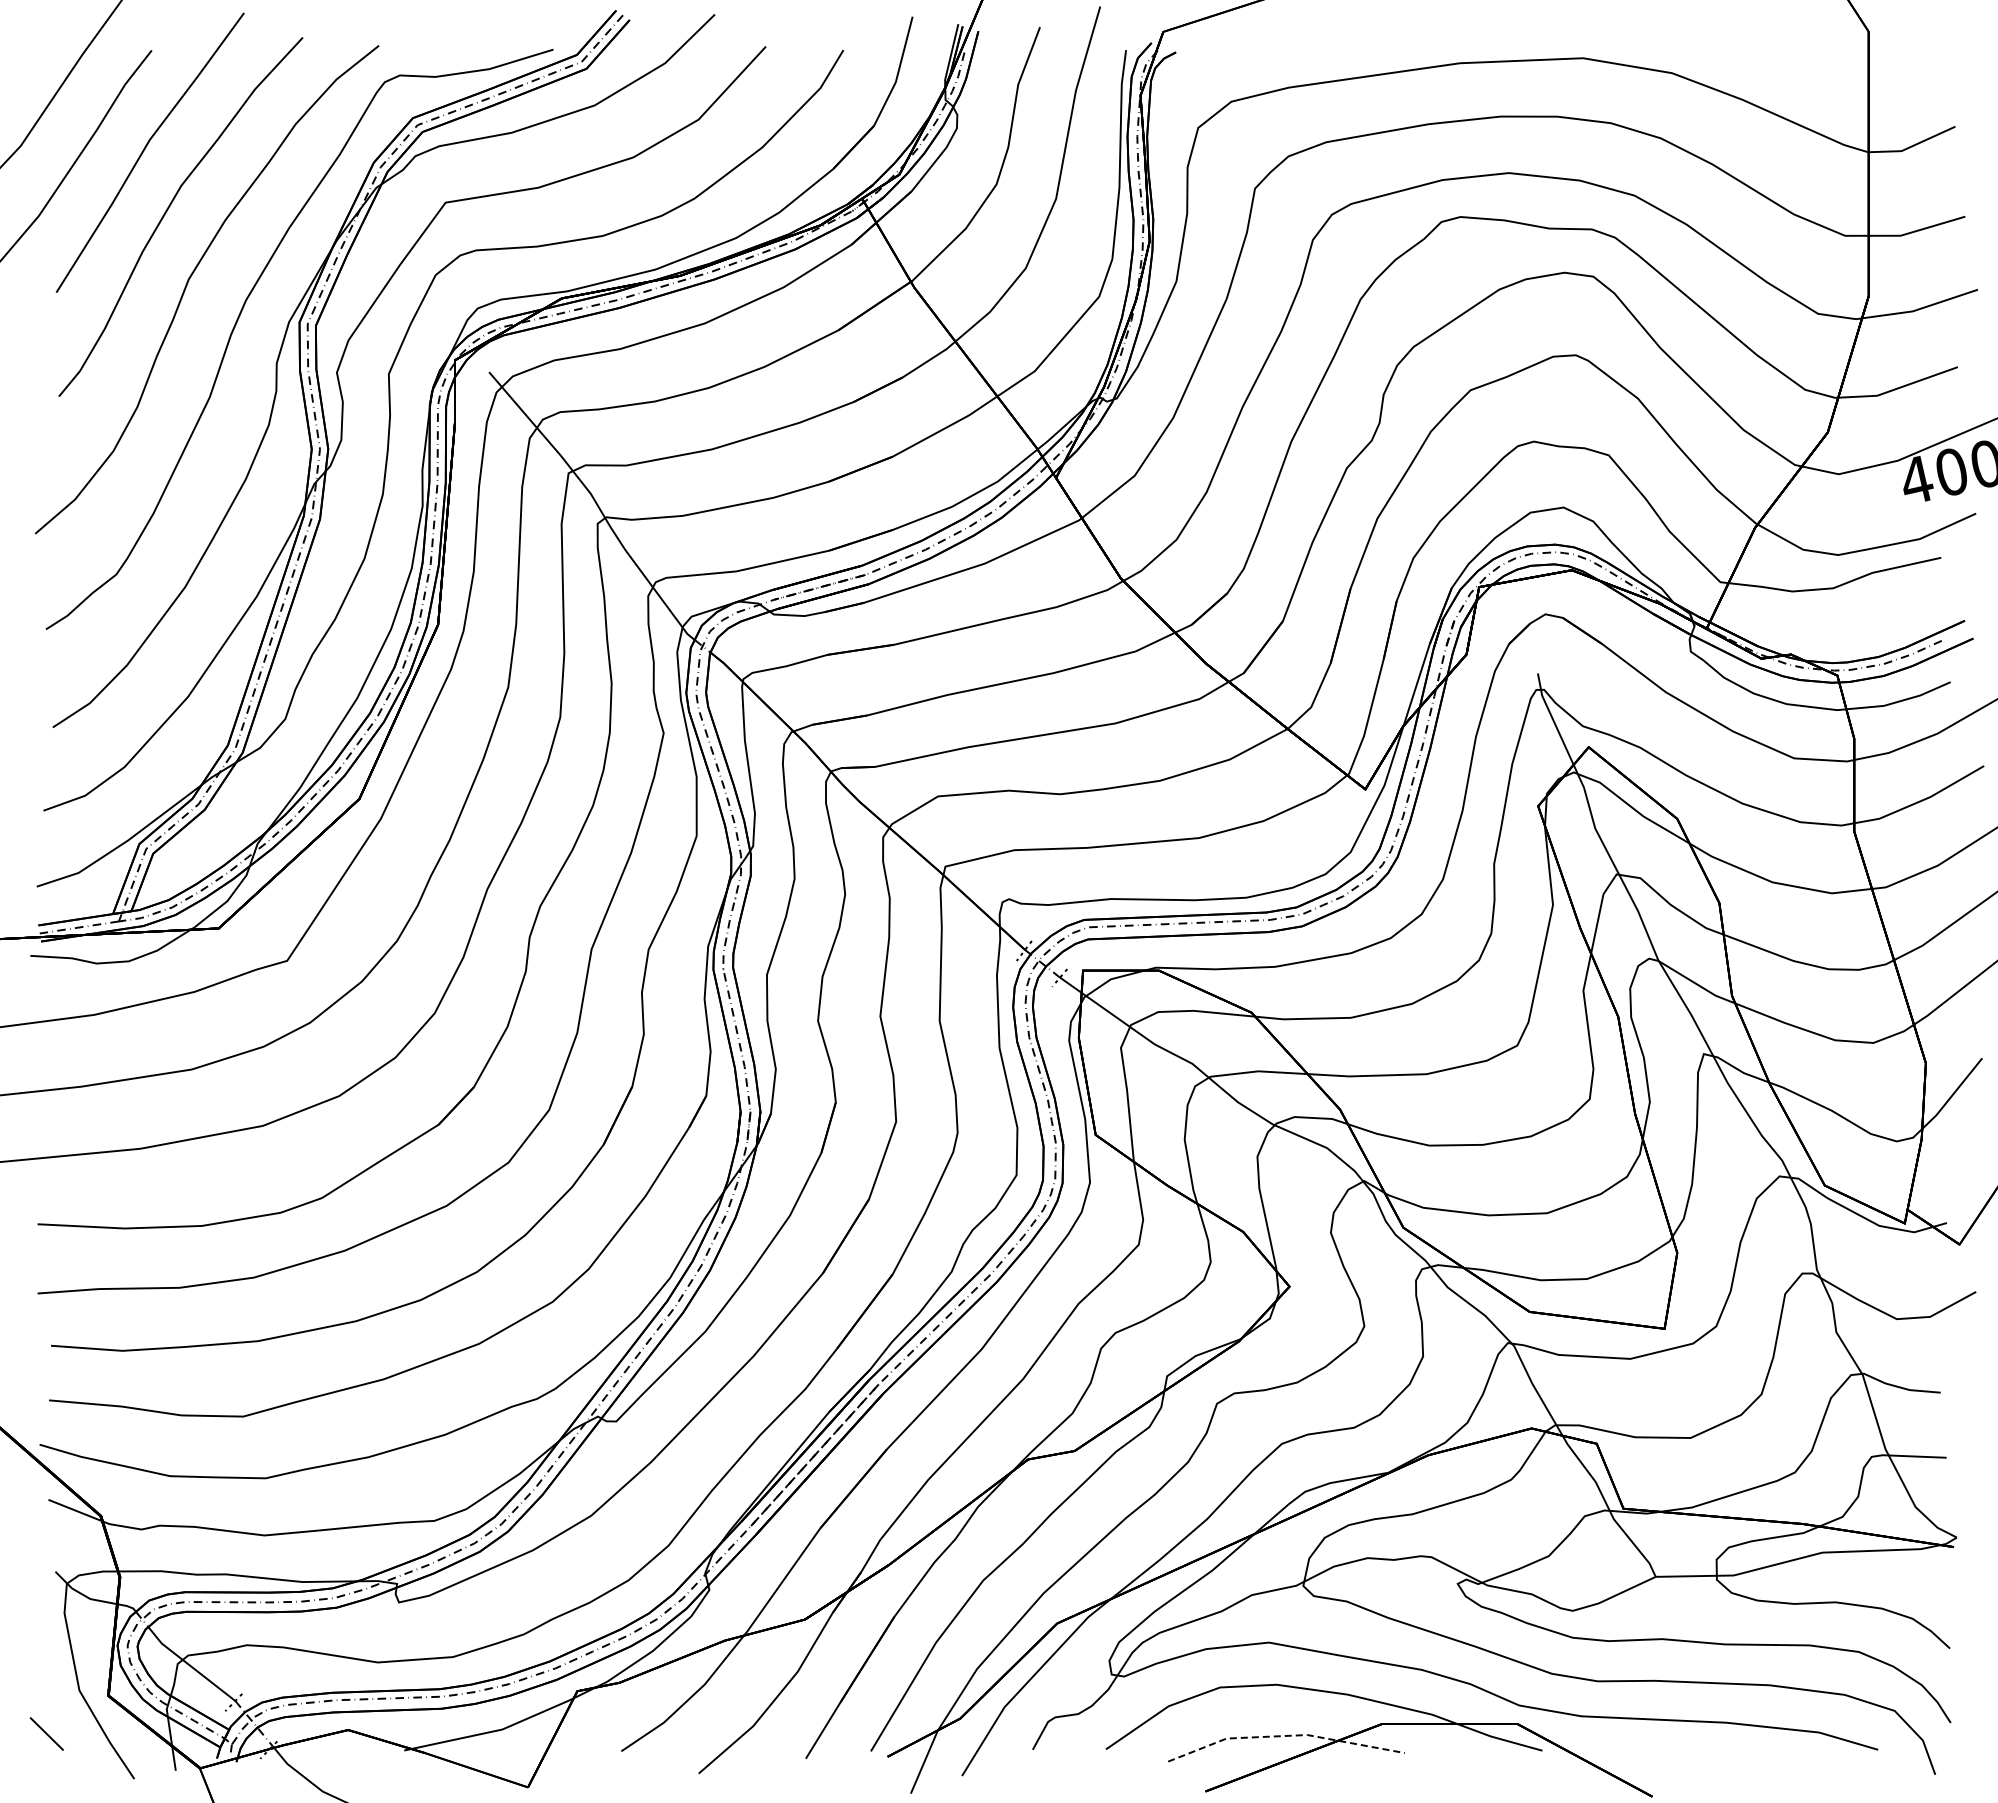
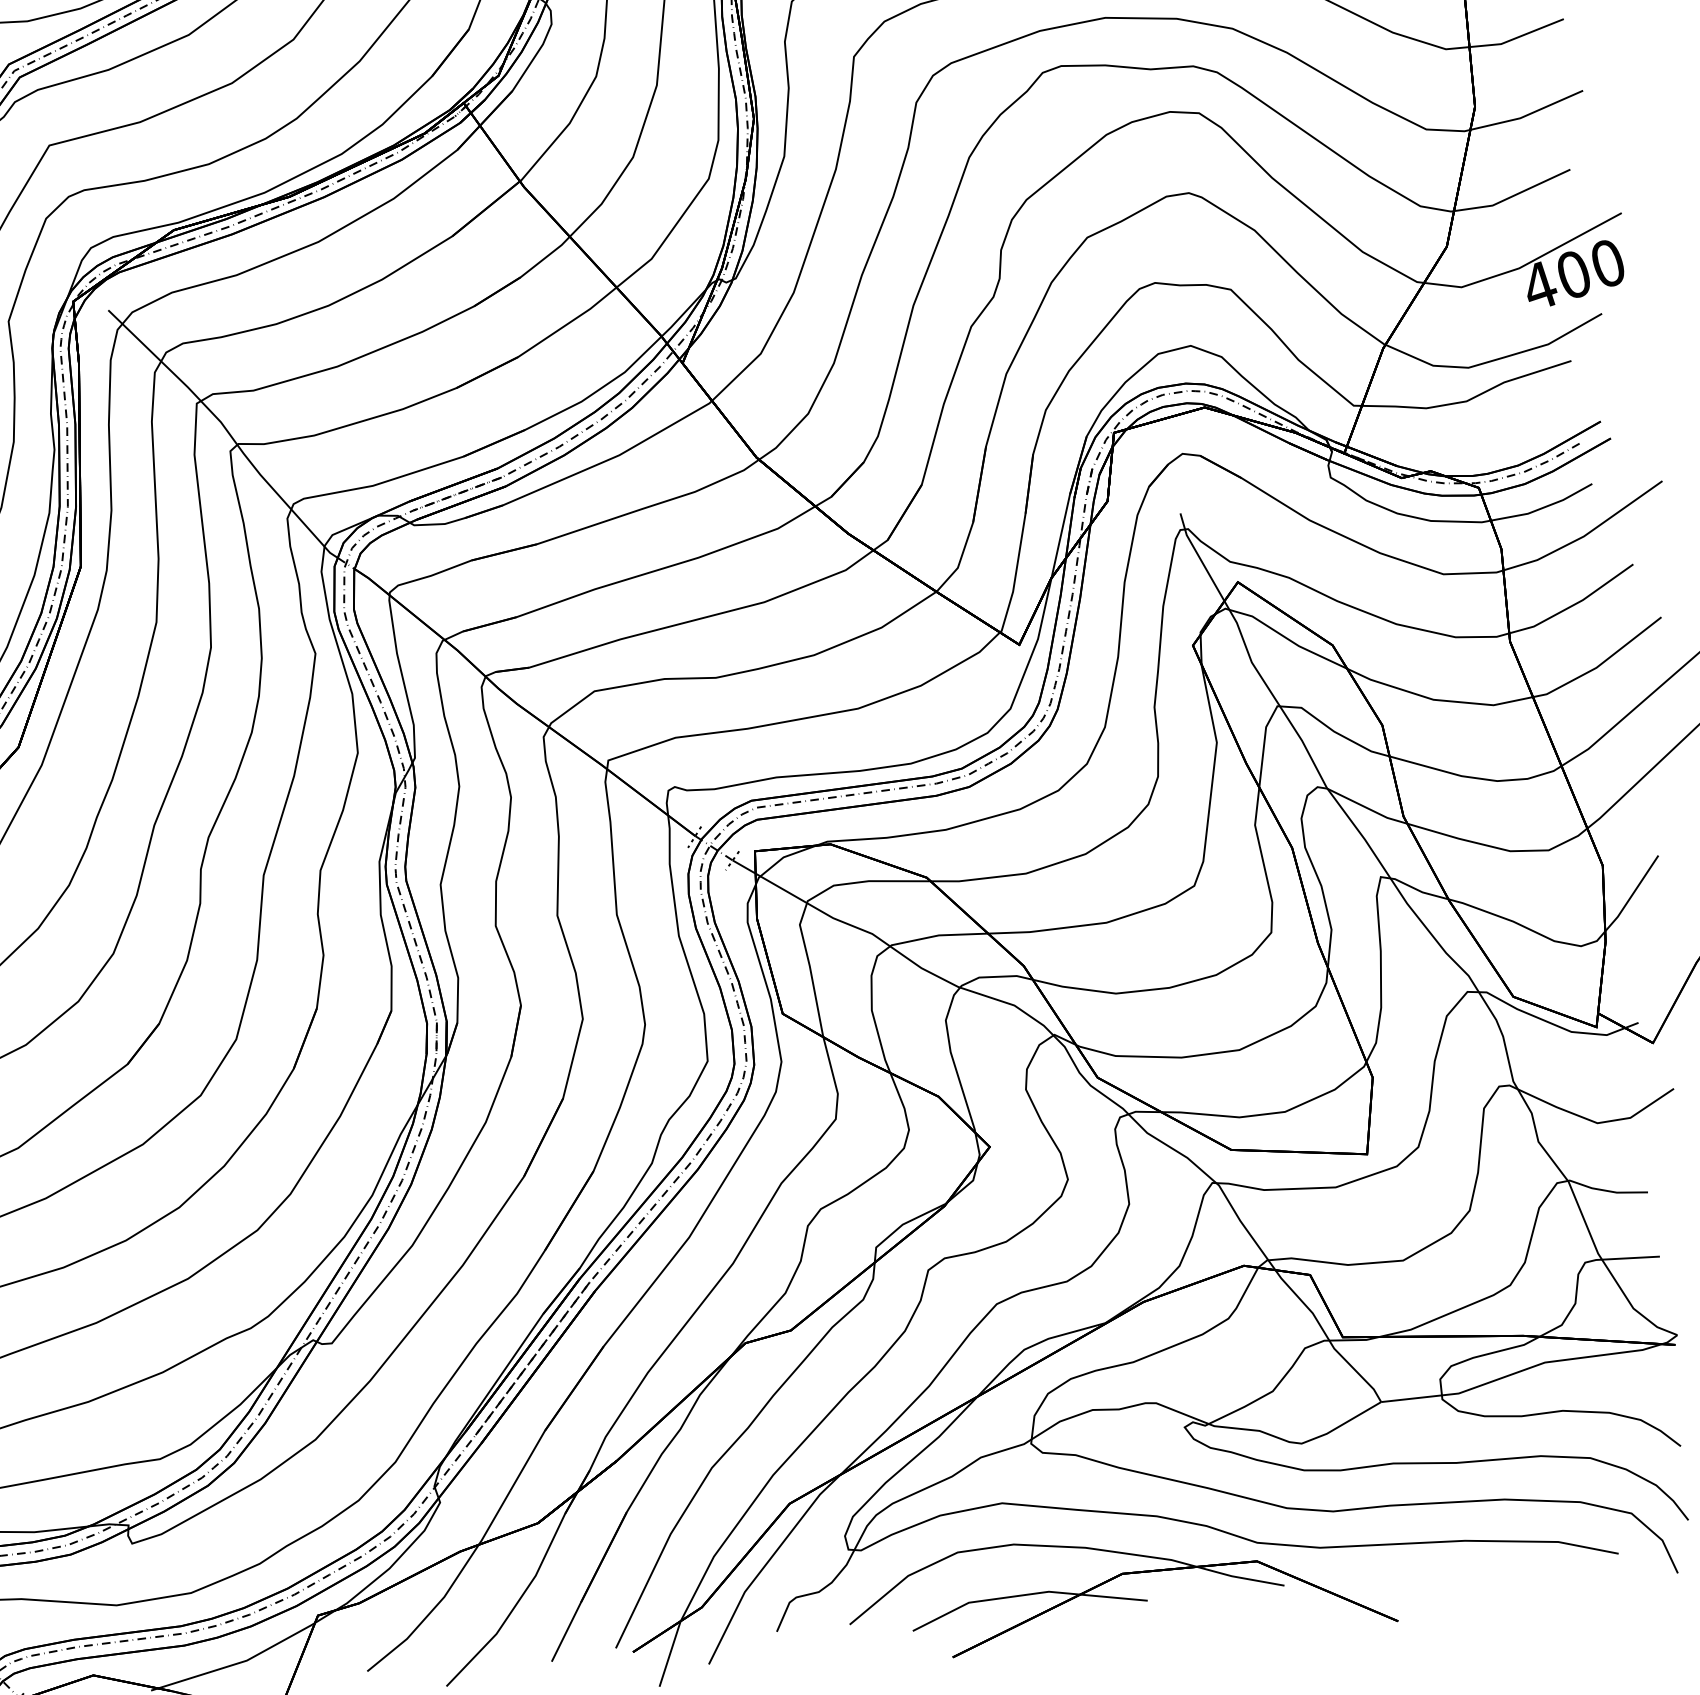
line: (1285, 1735) -> (1027, 1594), dashed -> solid

